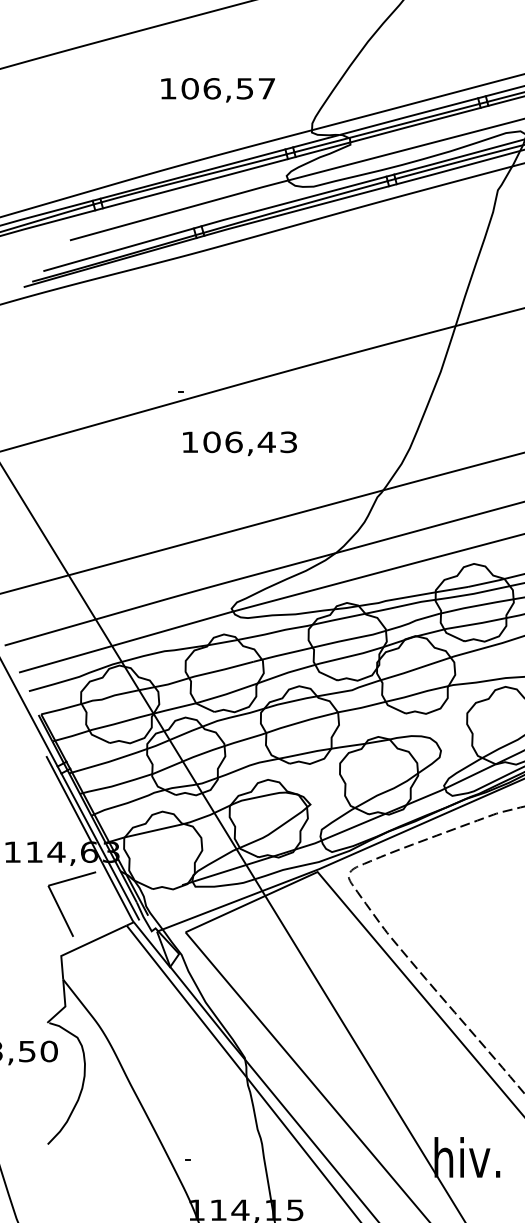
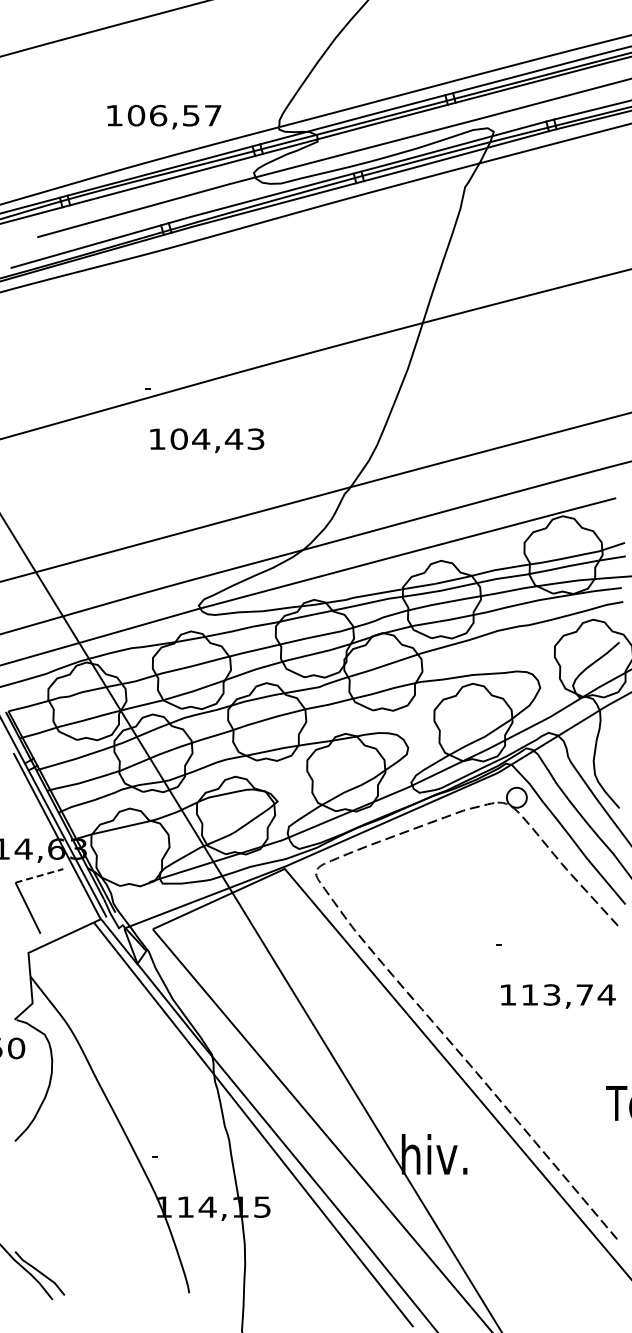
text: (218, 89) -> (164, 116), moved
text: (234, 442) -> (201, 439), 106,43 -> 104,43
line: (72, 878) -> (39, 875), solid -> dashed

